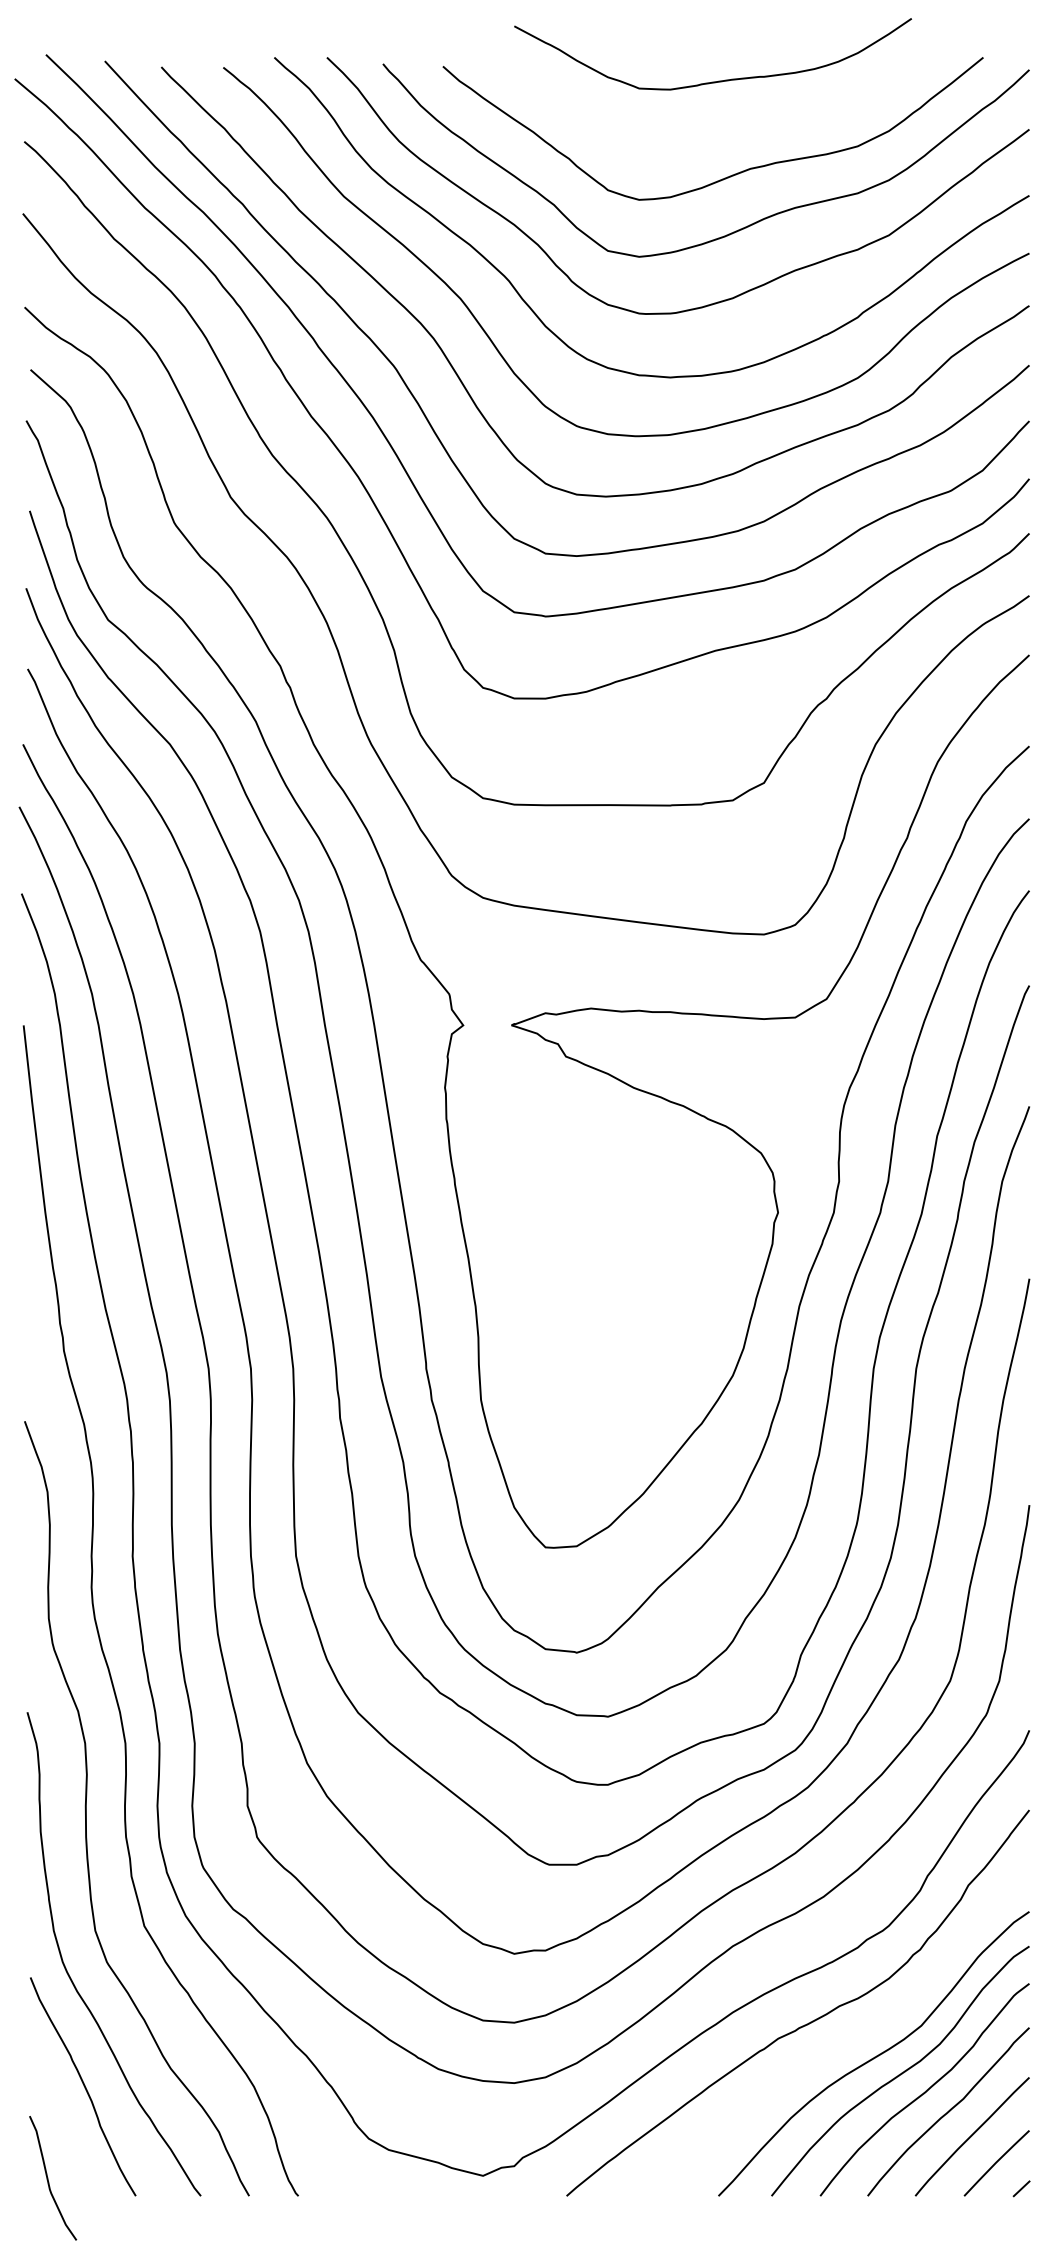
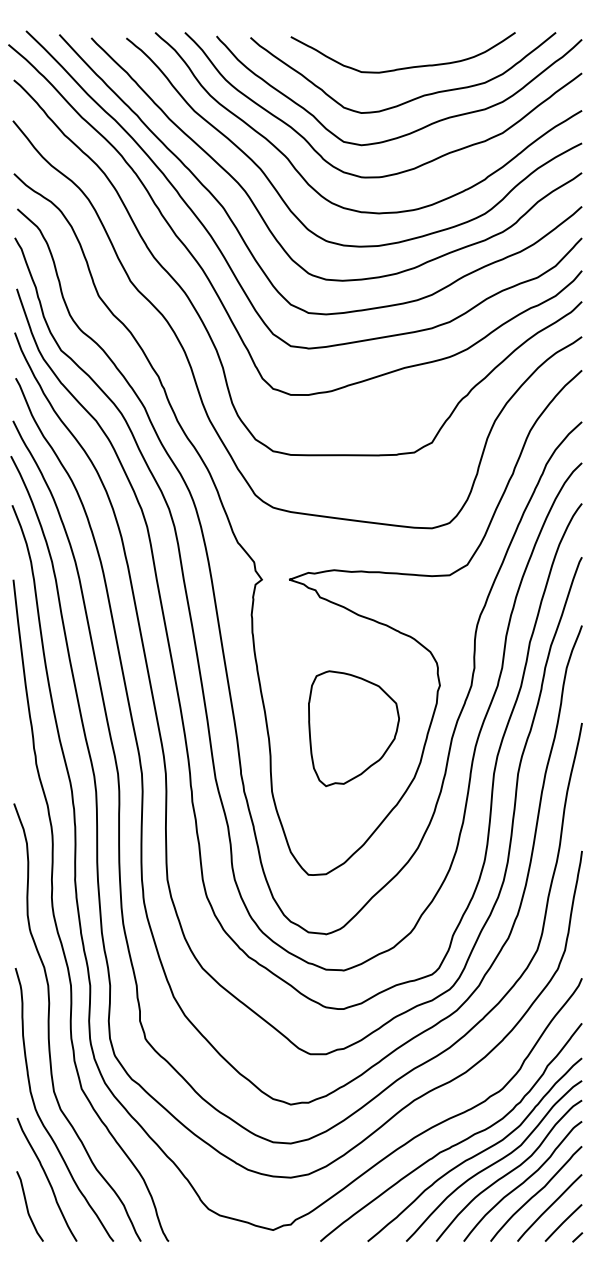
curve: (713, 80) -> (403, 67), moved
part: (625, 1288) -> (353, 728), added
curve: (846, 2038) -> (478, 1152), added
curve: (48, 2178) -> (27, 1206), moved

